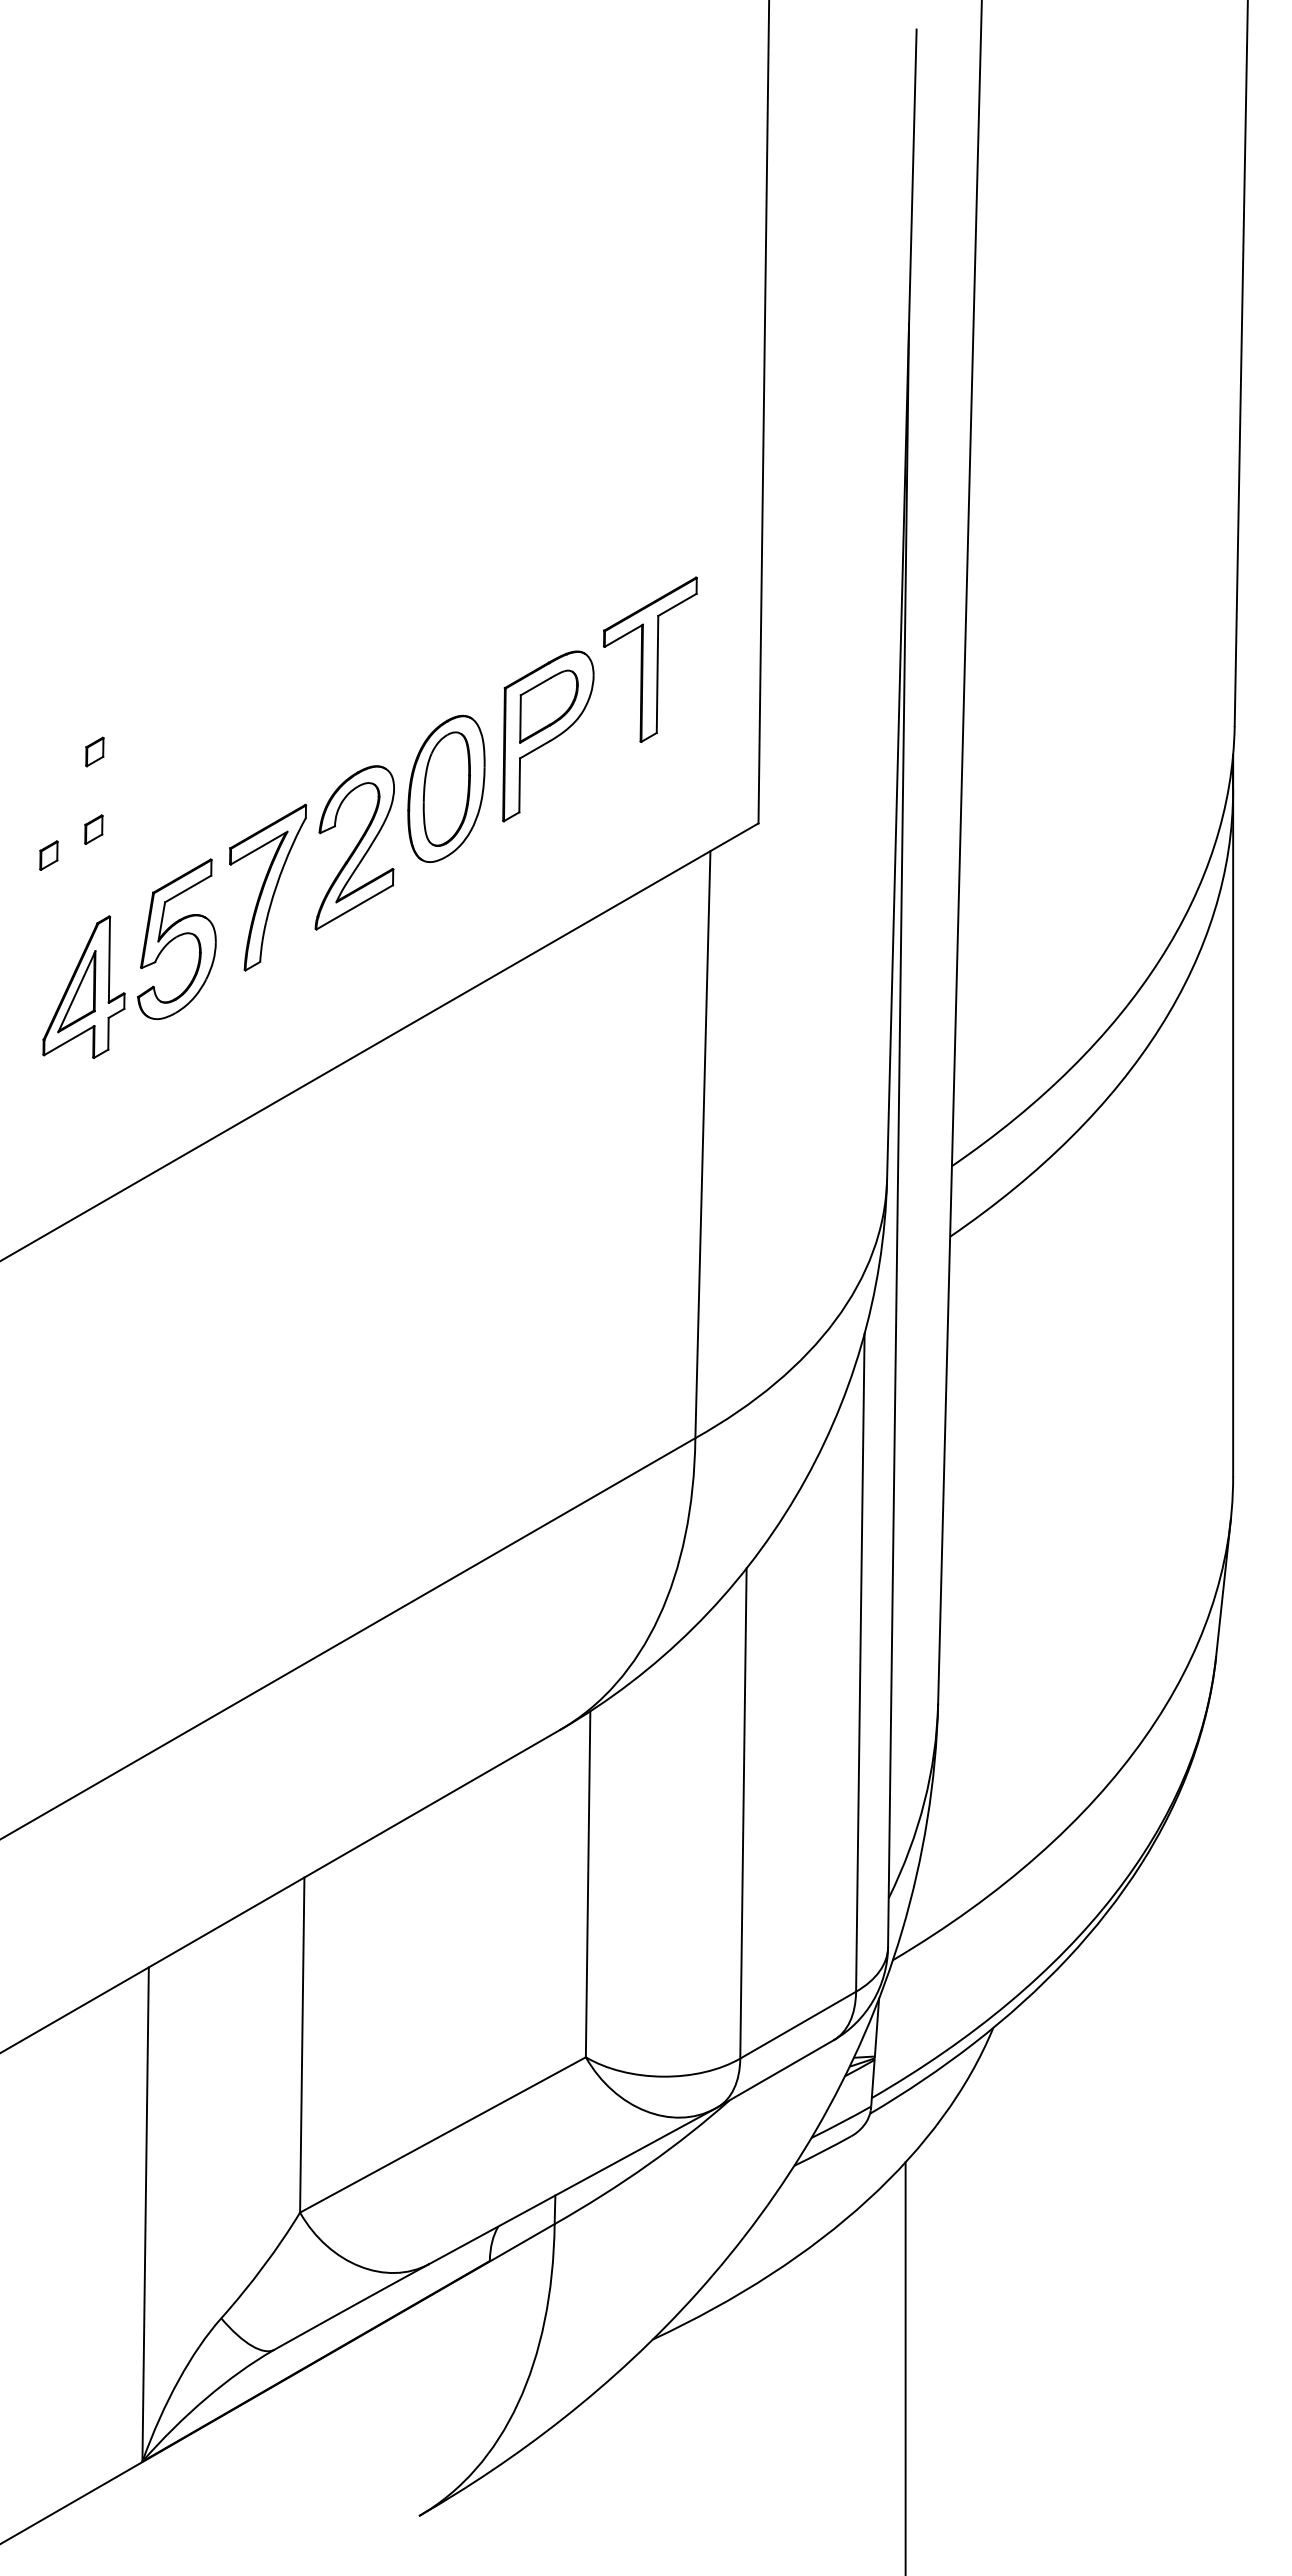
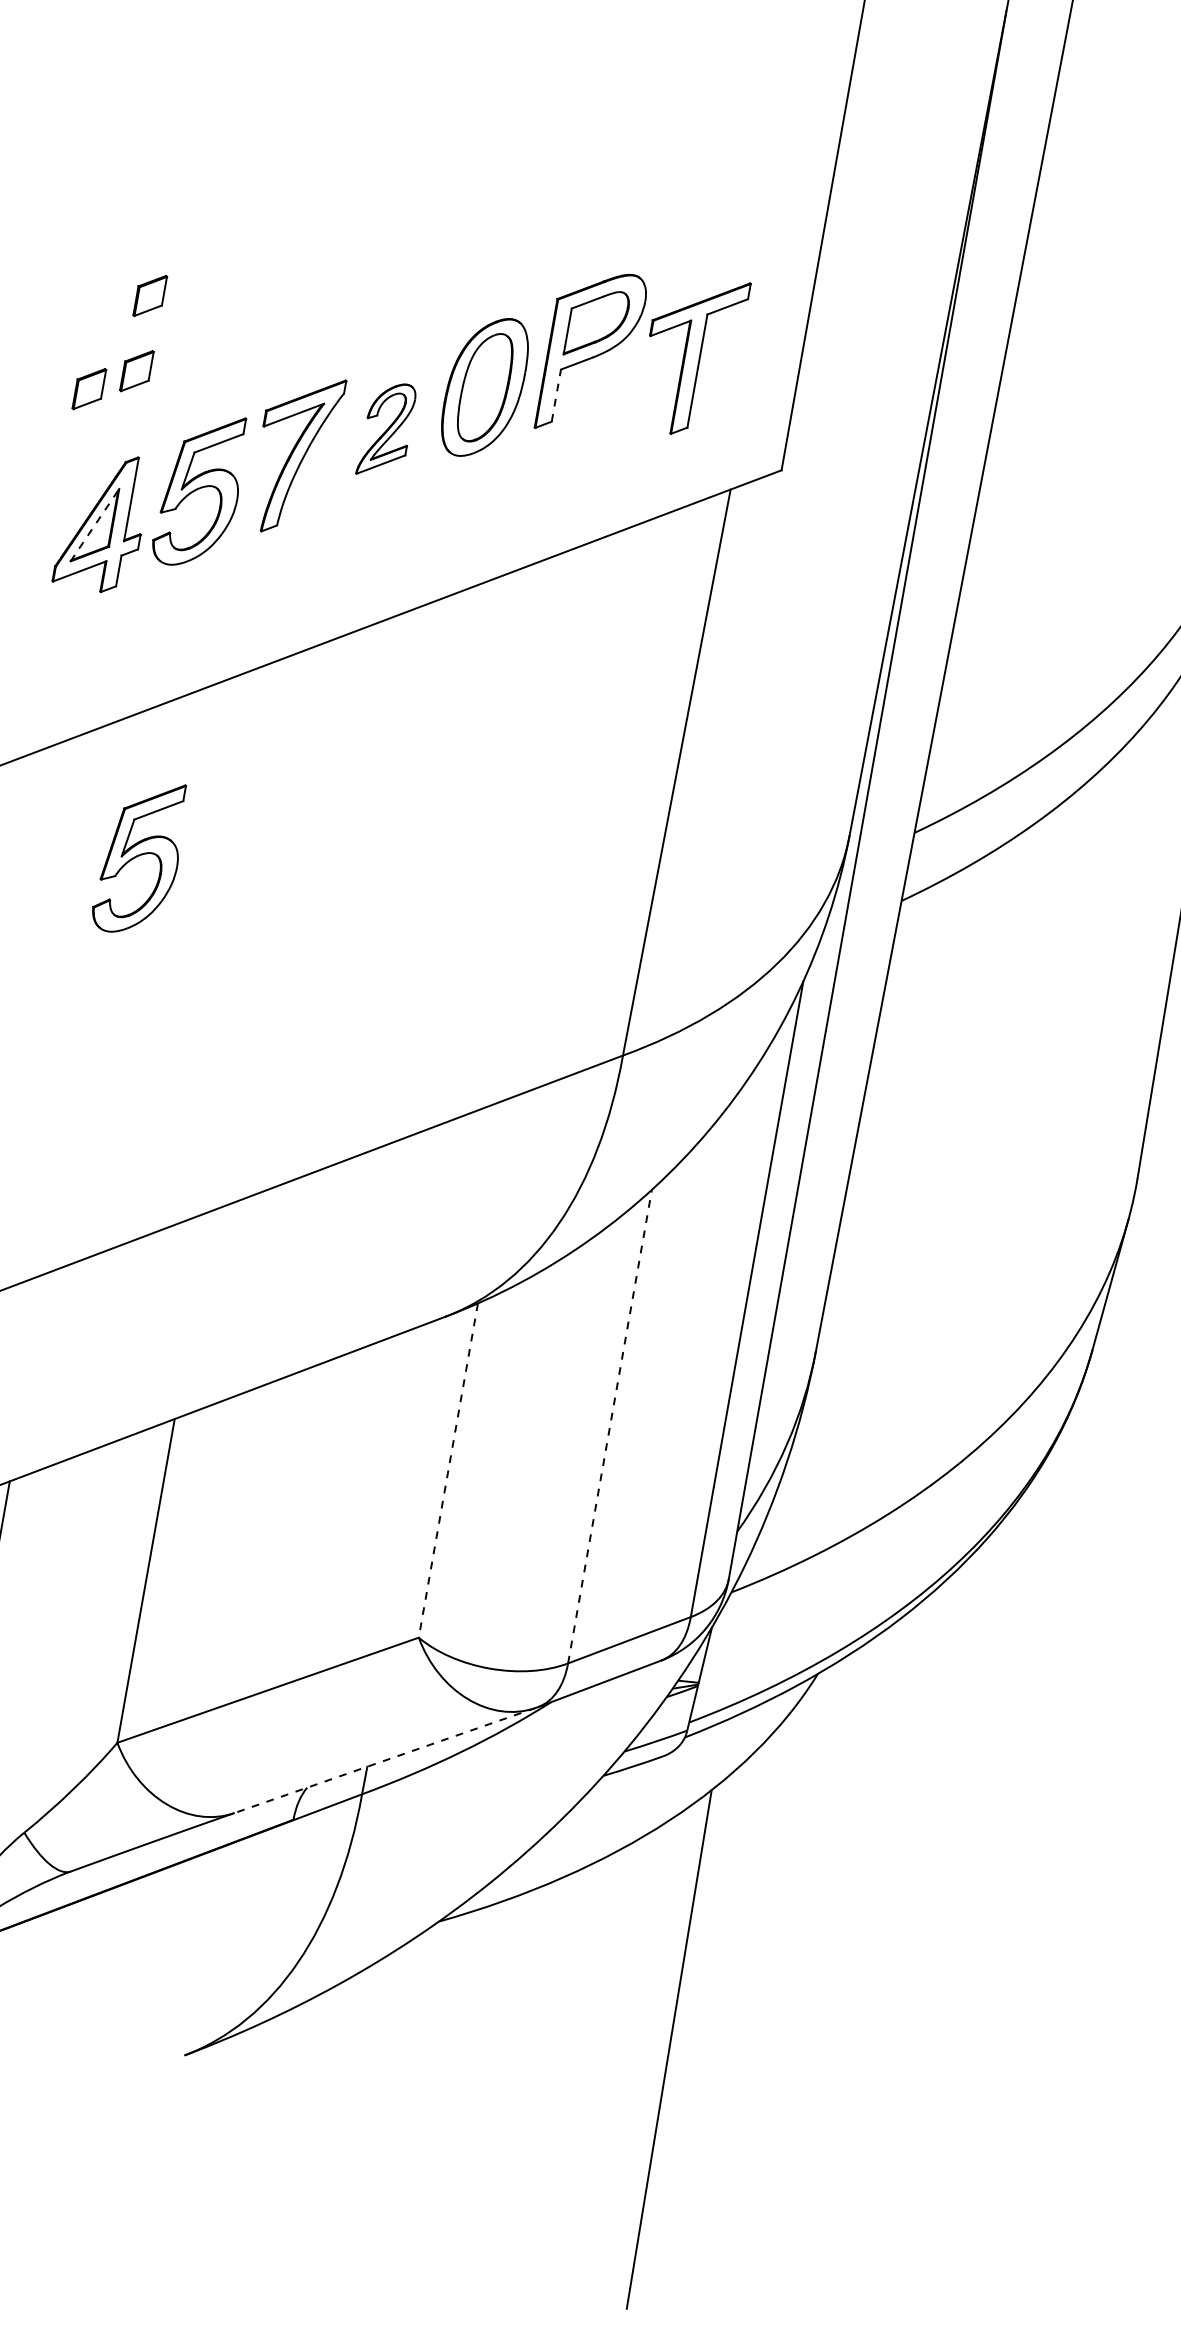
part: (650, 659) -> (693, 355), moved
part: (94, 751) -> (150, 295), size x1.6
line: (519, 785) -> (556, 395), solid -> dashed
part: (93, 829) -> (136, 370), size x1.6
part: (354, 847) -> (386, 429), size x0.6
part: (48, 855) -> (88, 388), size x1.6
line: (77, 991) -> (95, 525), solid -> dashed
part: (176, 1318) -> (139, 857), added
line: (743, 1813) -> (610, 1426), solid -> dashed
line: (588, 1884) -> (448, 1470), solid -> dashed
line: (572, 2186) -> (385, 1760), solid -> dashed

